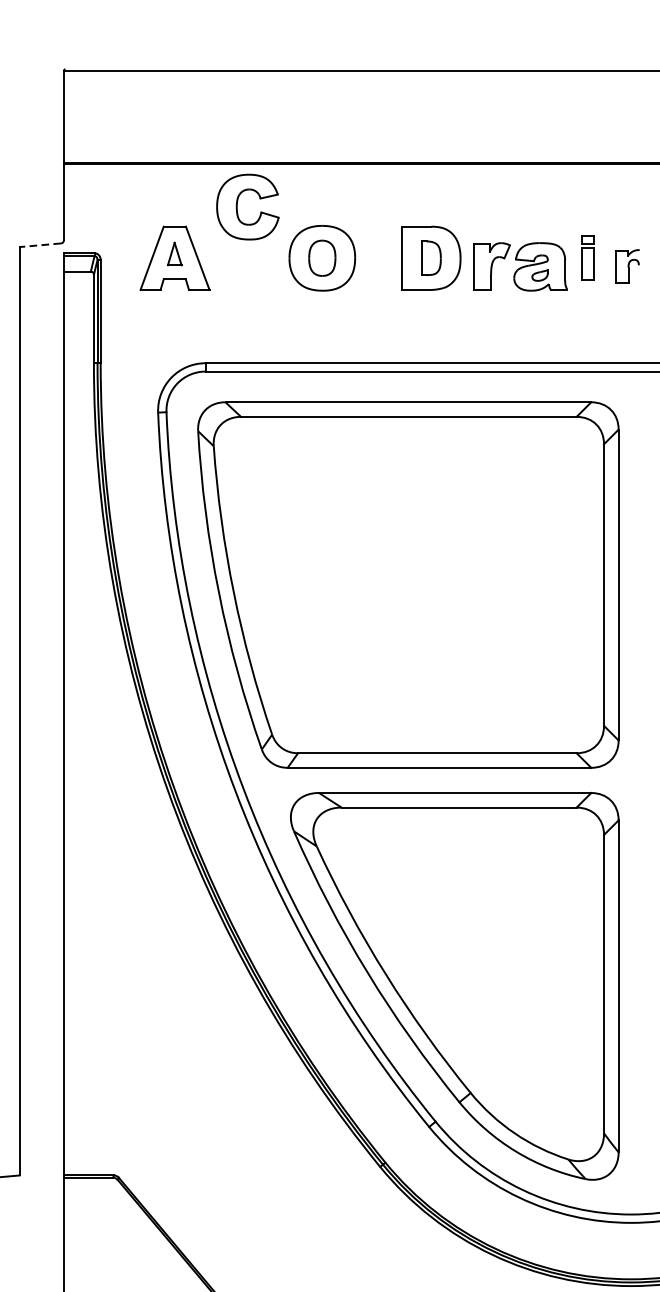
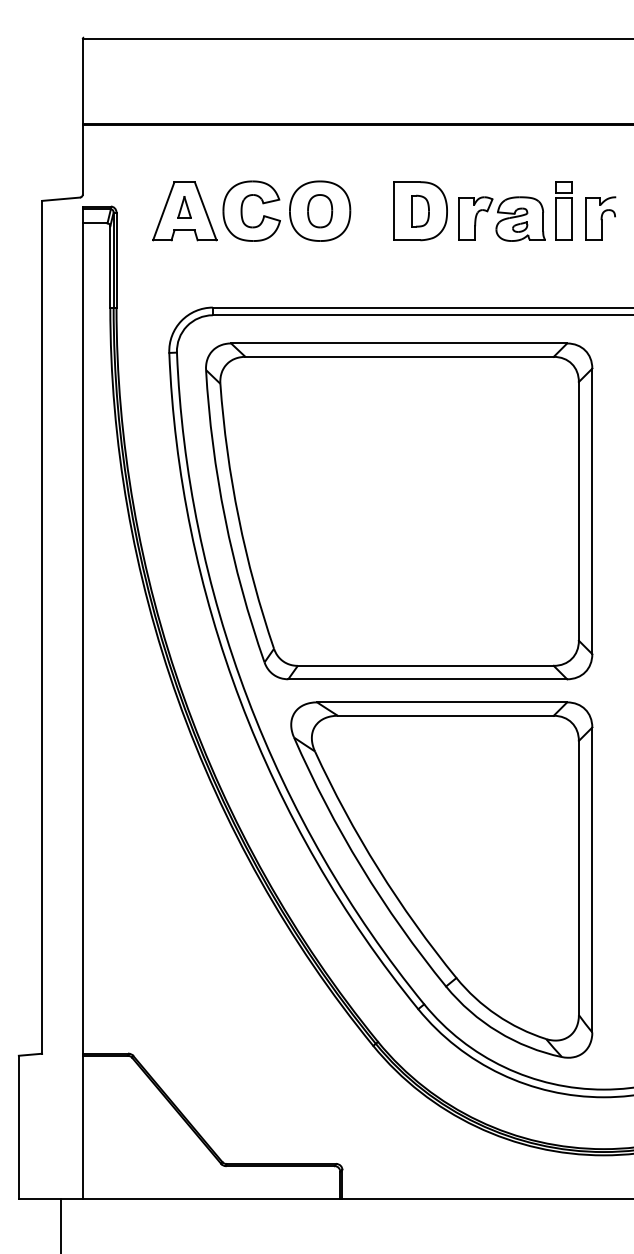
part: (237, 206) -> (242, 210), moved
line: (39, 245) -> (60, 199), dashed -> solid
part: (587, 257) -> (563, 210), size x1.43
part: (627, 266) -> (600, 218), size x1.43

